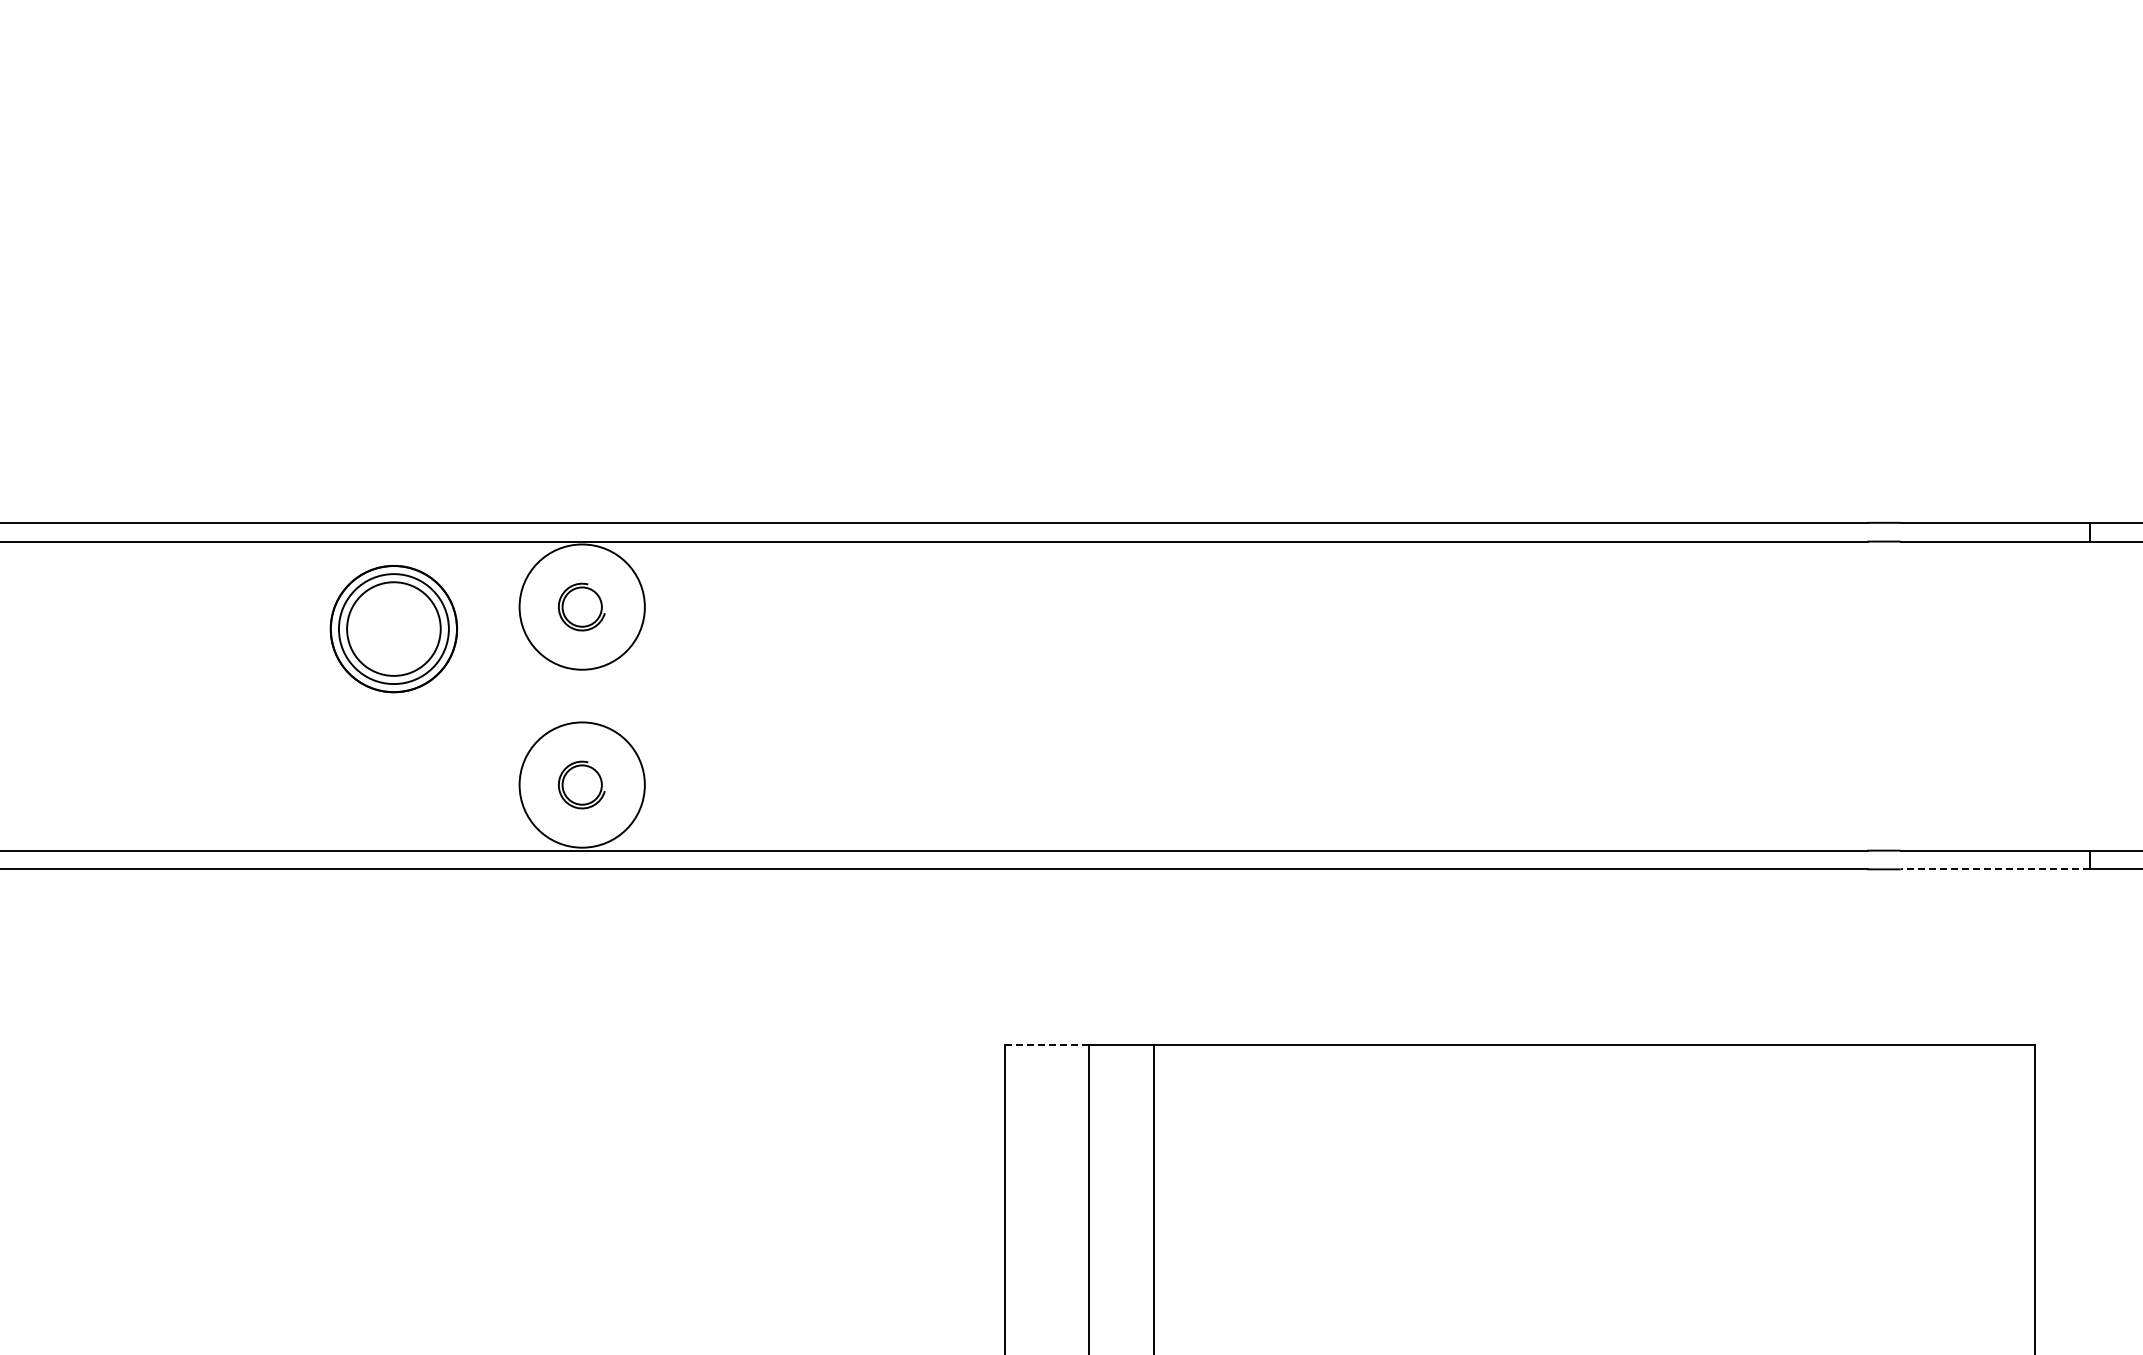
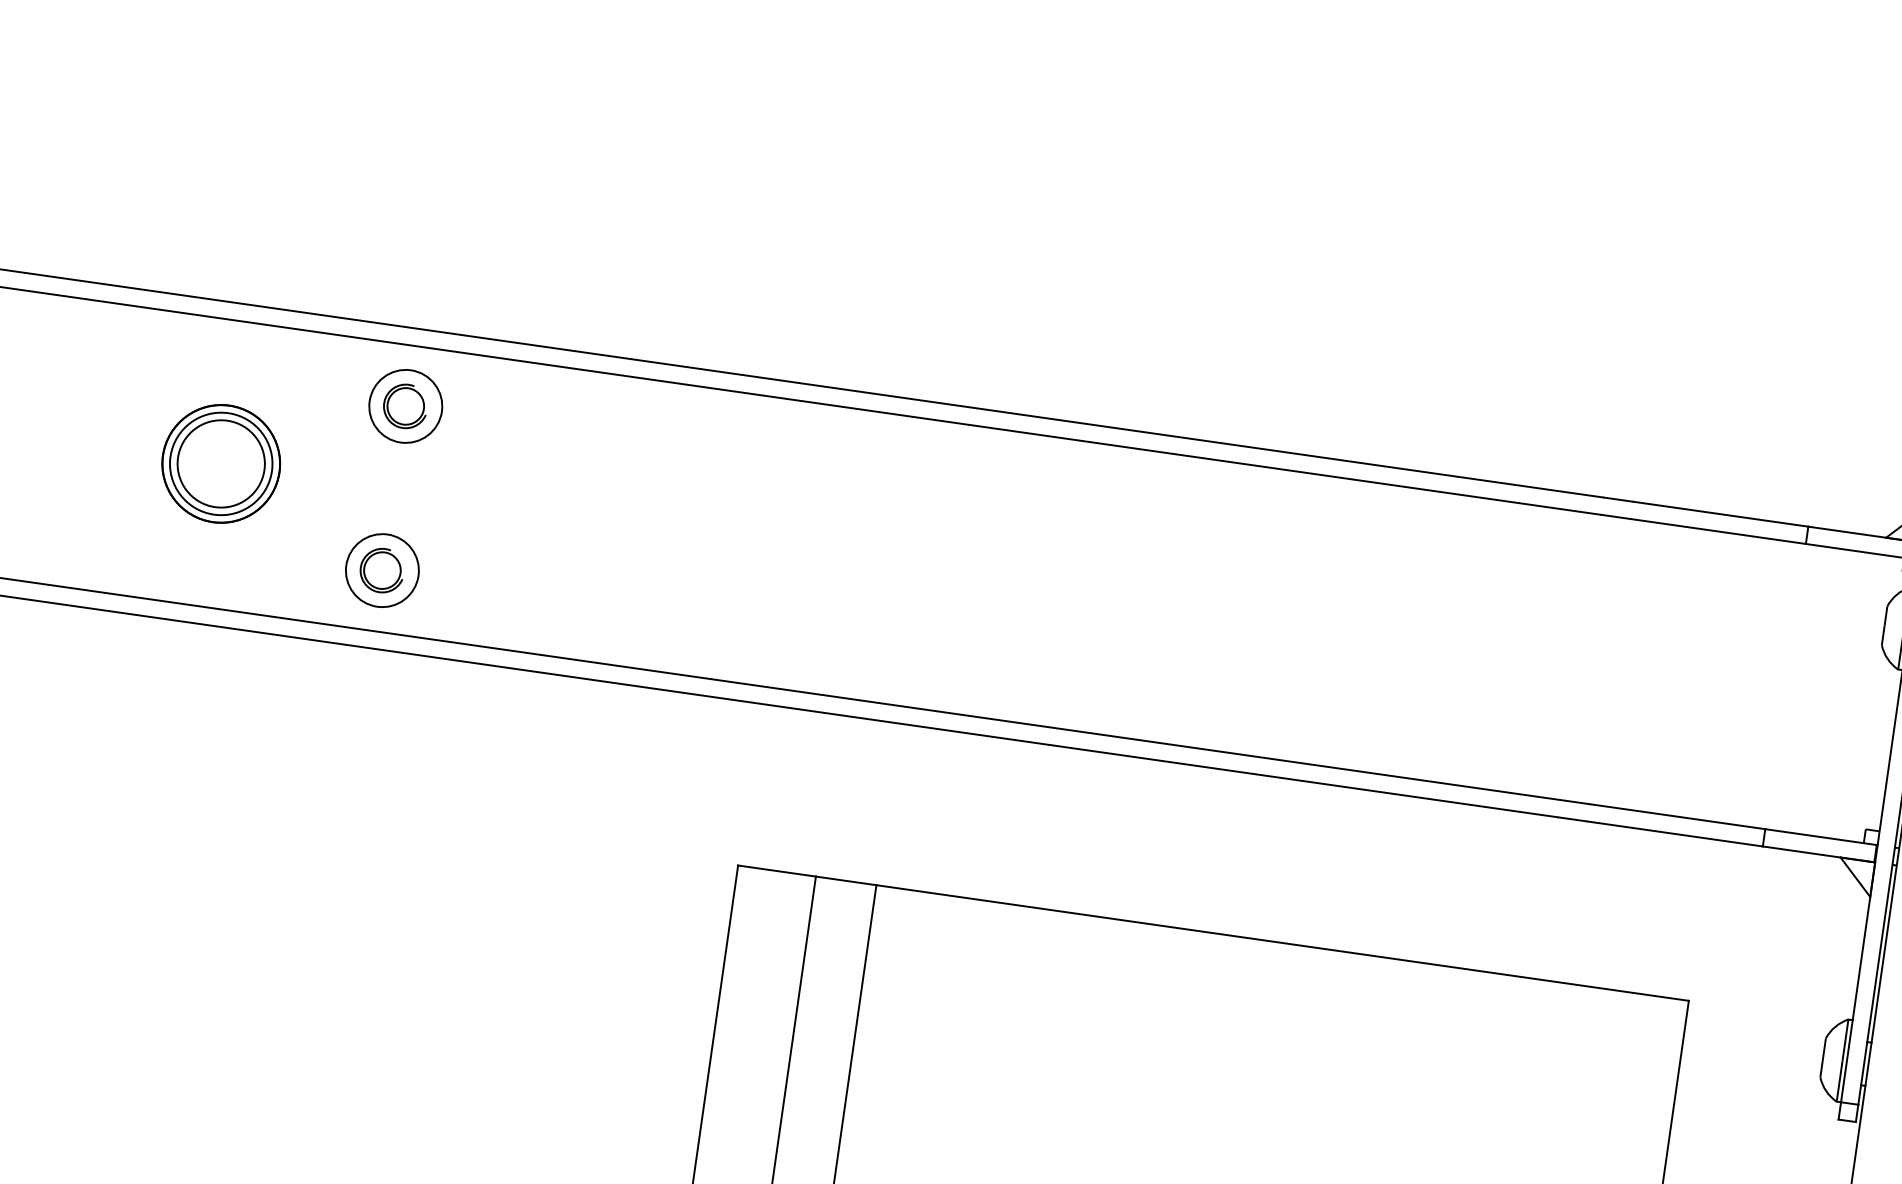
circle: (582, 606) -> (406, 405), size x0.62
part: (393, 629) -> (220, 464), moved
circle: (582, 784) -> (382, 570), size x0.62
line: (1995, 869) -> (1675, 834), dashed -> solid
line: (1047, 1044) -> (777, 871), dashed -> solid

